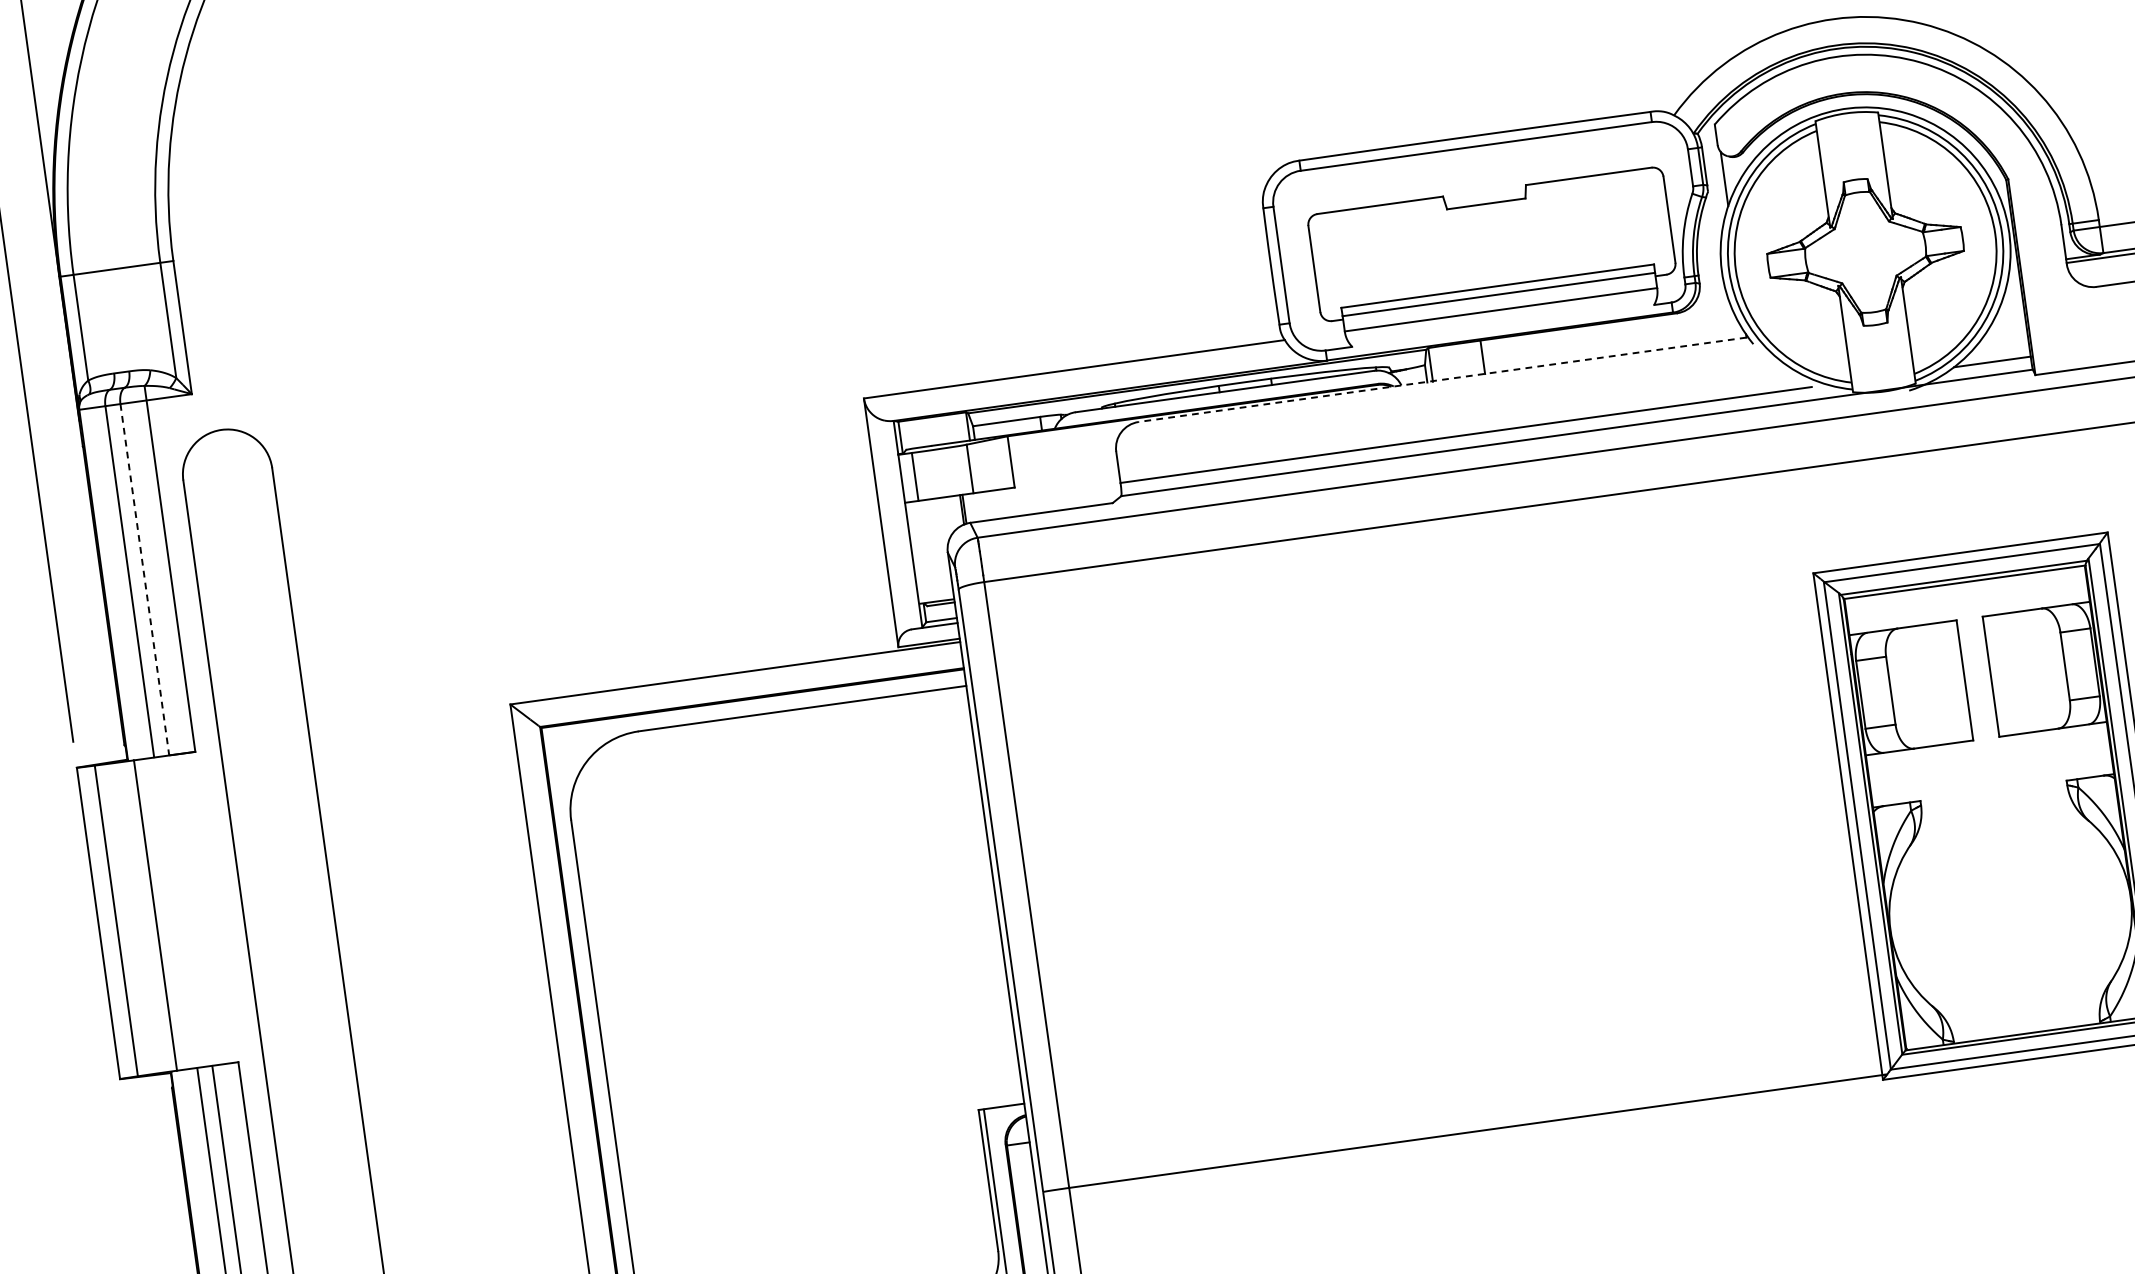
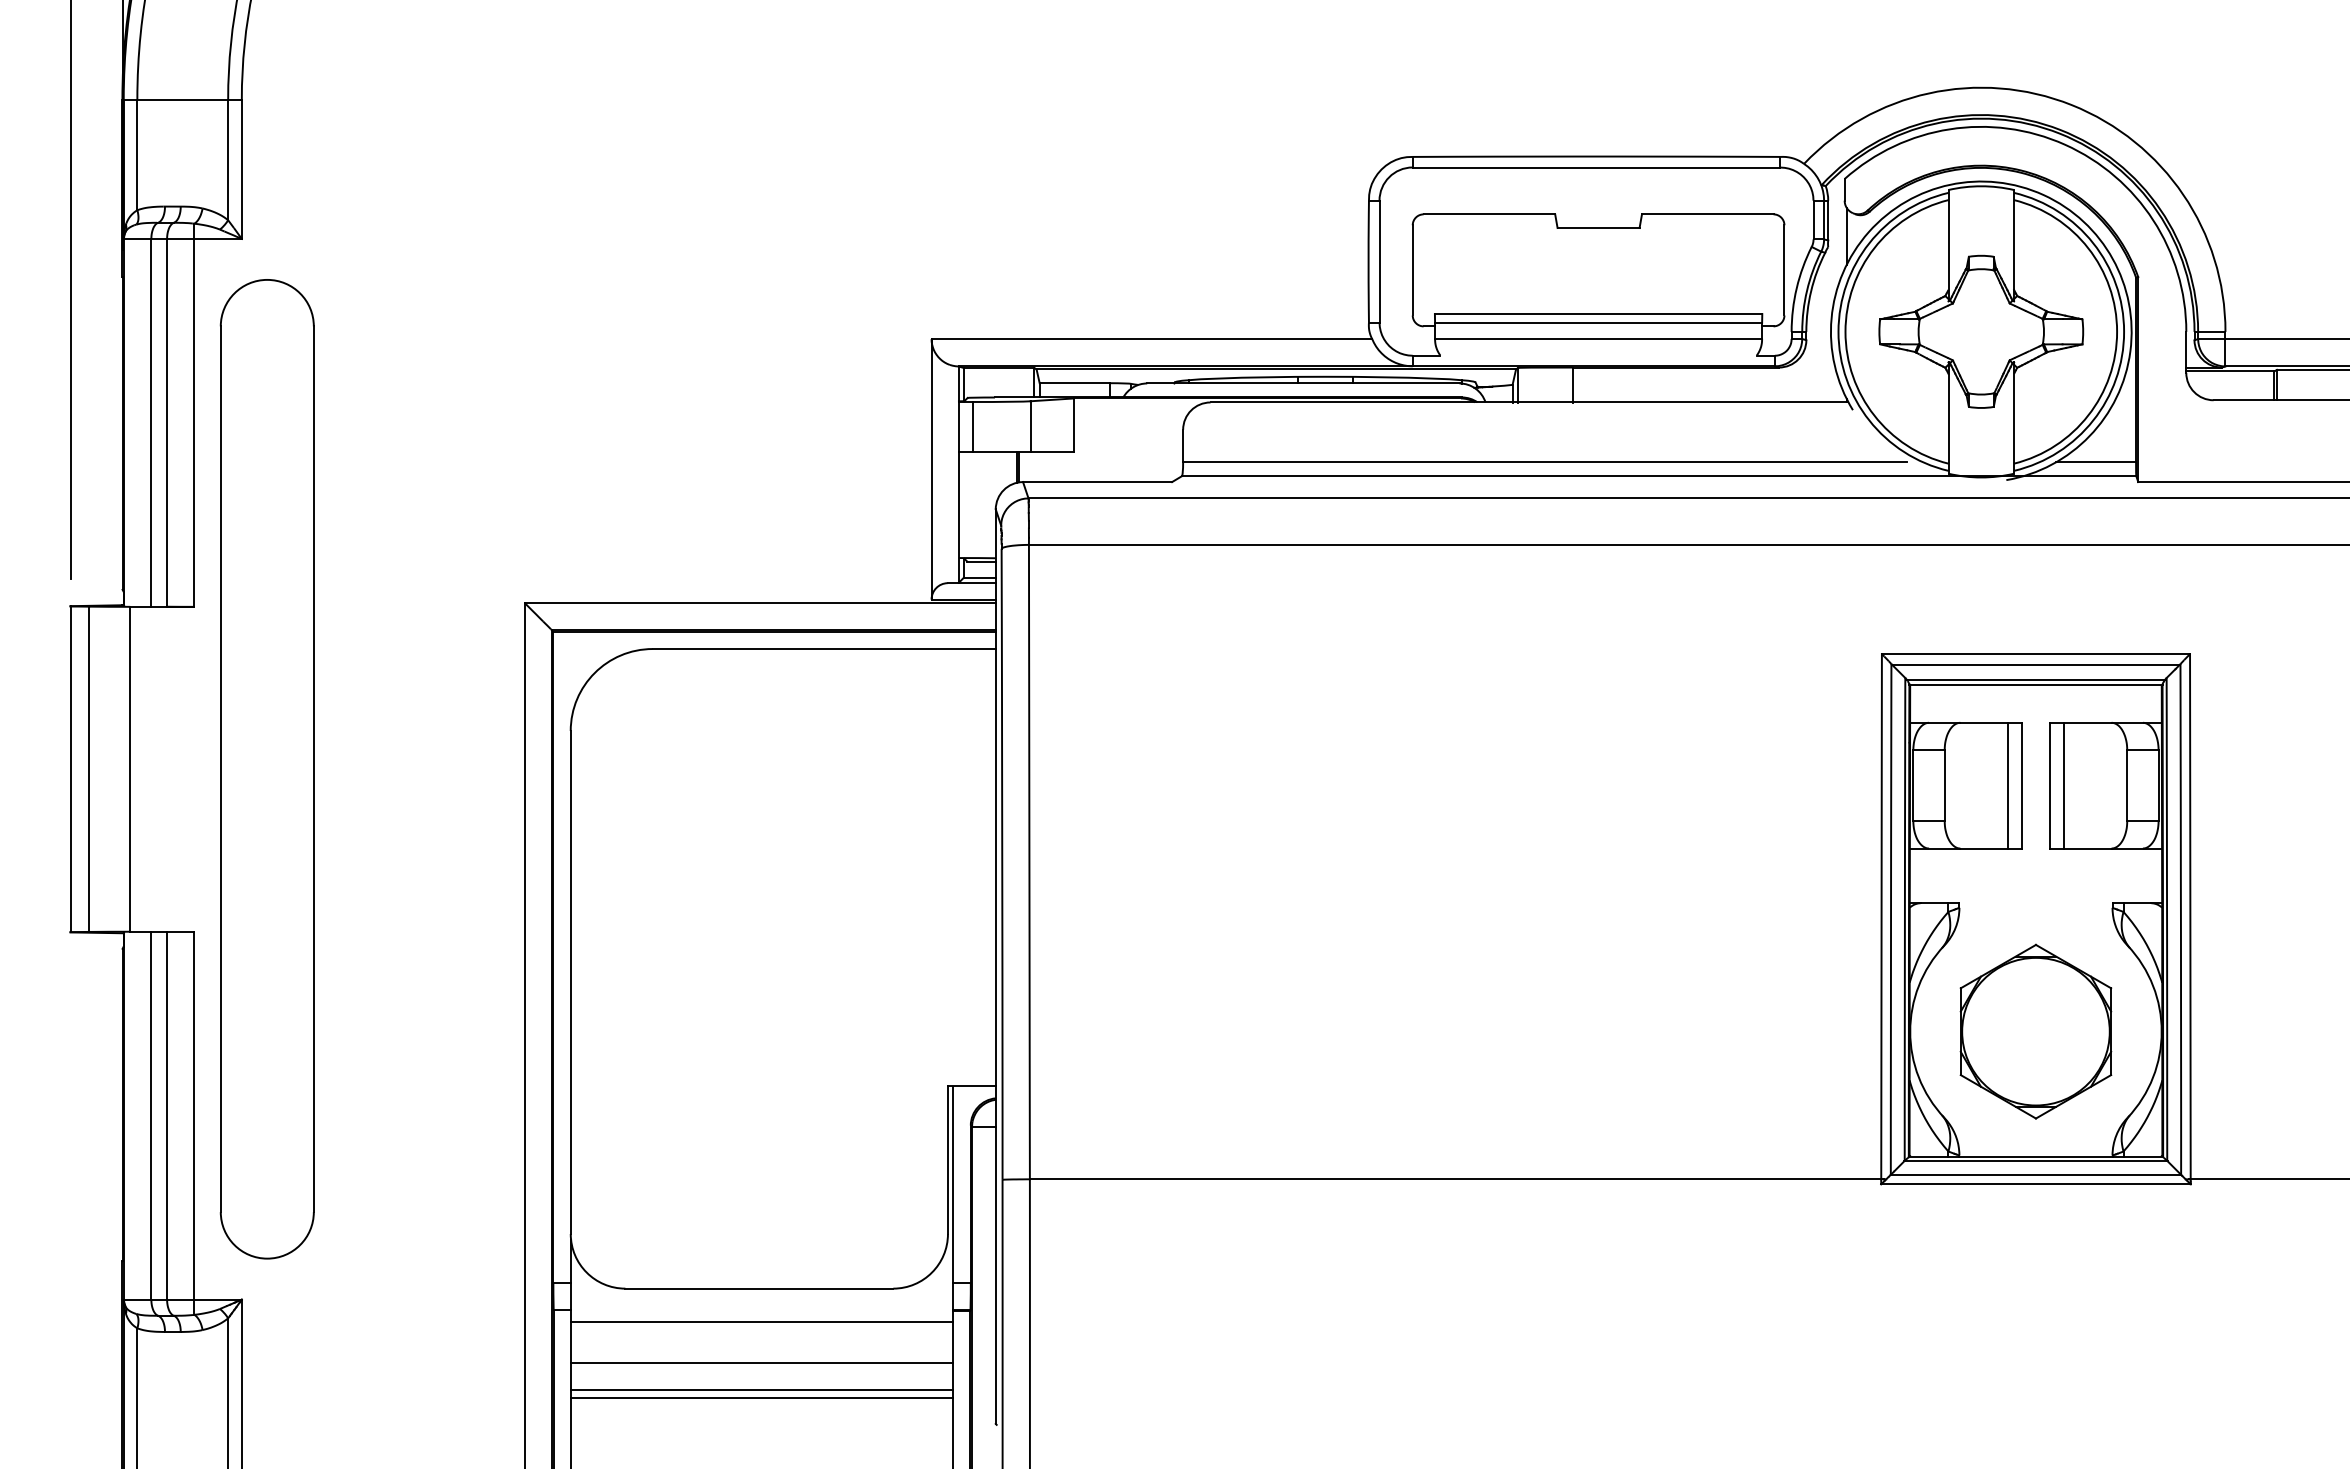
line: (1442, 379) -> (1528, 402), dashed -> solid
line: (145, 579) -> (167, 422), dashed -> solid
line: (2005, 674) -> (2064, 785), added
line: (1950, 682) -> (2007, 785), added
part: (2010, 913) -> (2035, 1031), added

